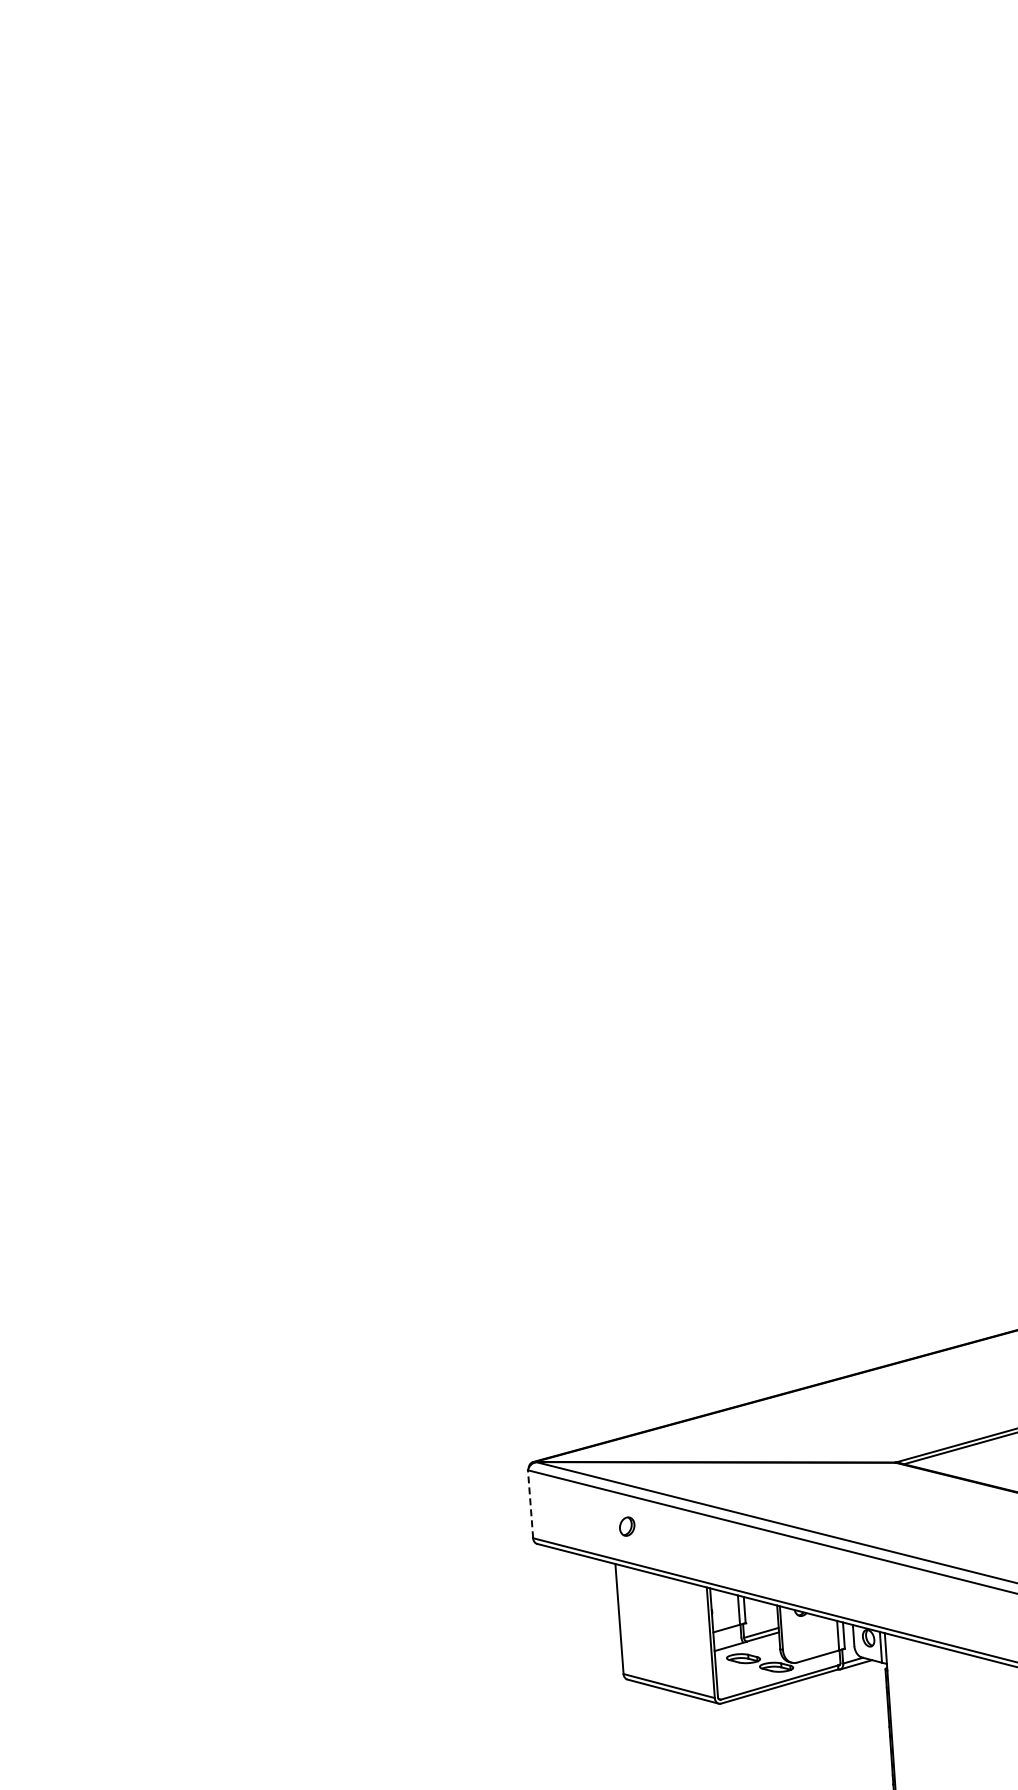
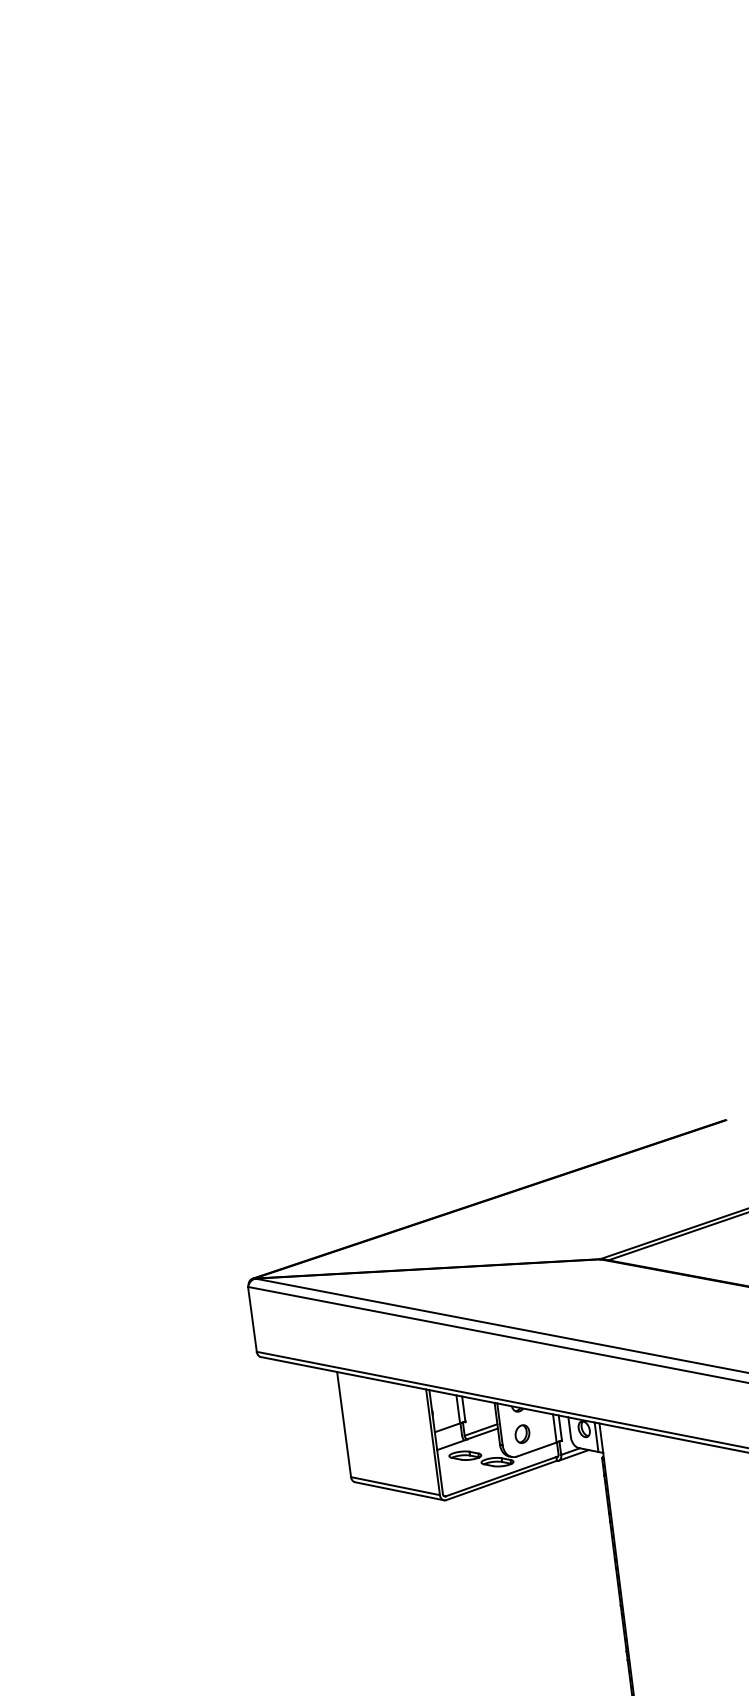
line: (530, 1503) -> (252, 1318), dashed -> solid
part: (627, 1526) -> (522, 1433), moved

